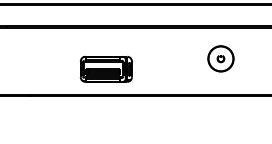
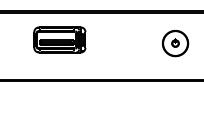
part: (106, 69) -> (60, 40), moved

